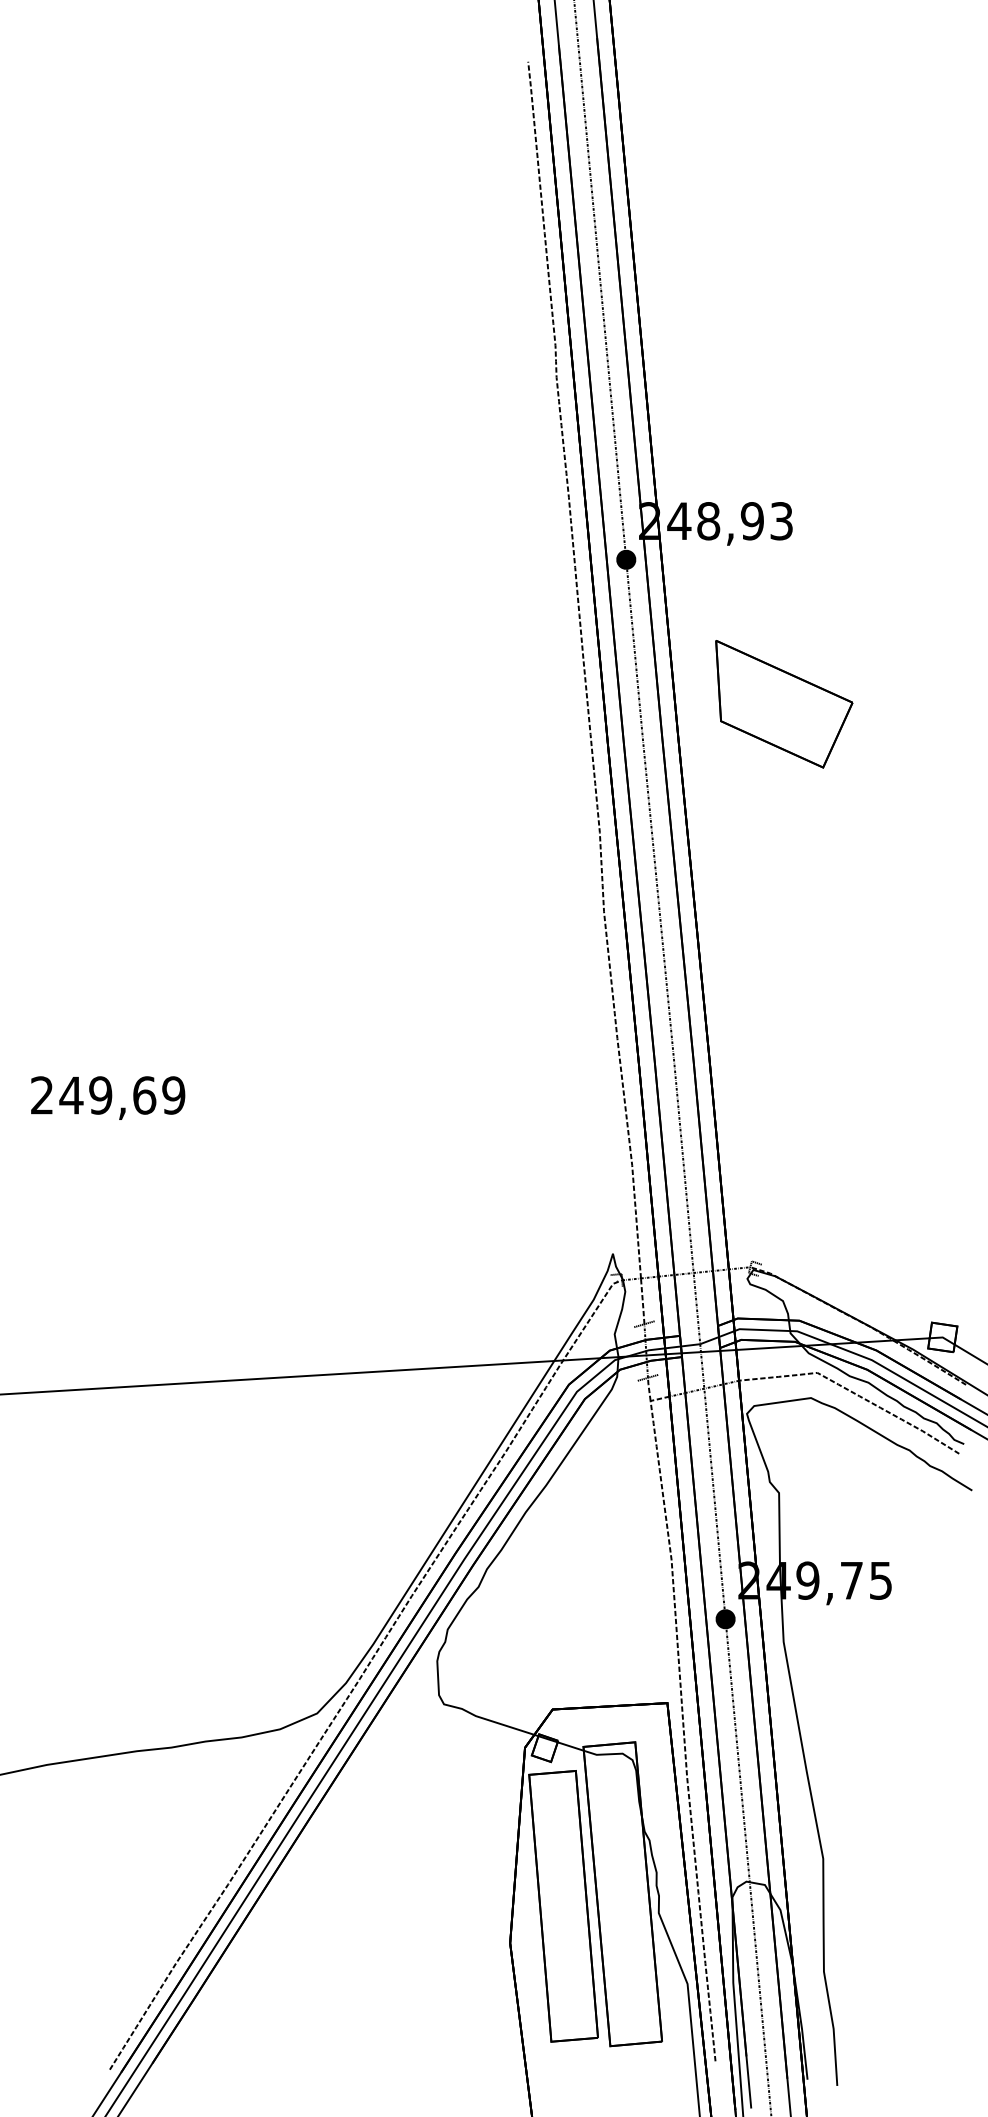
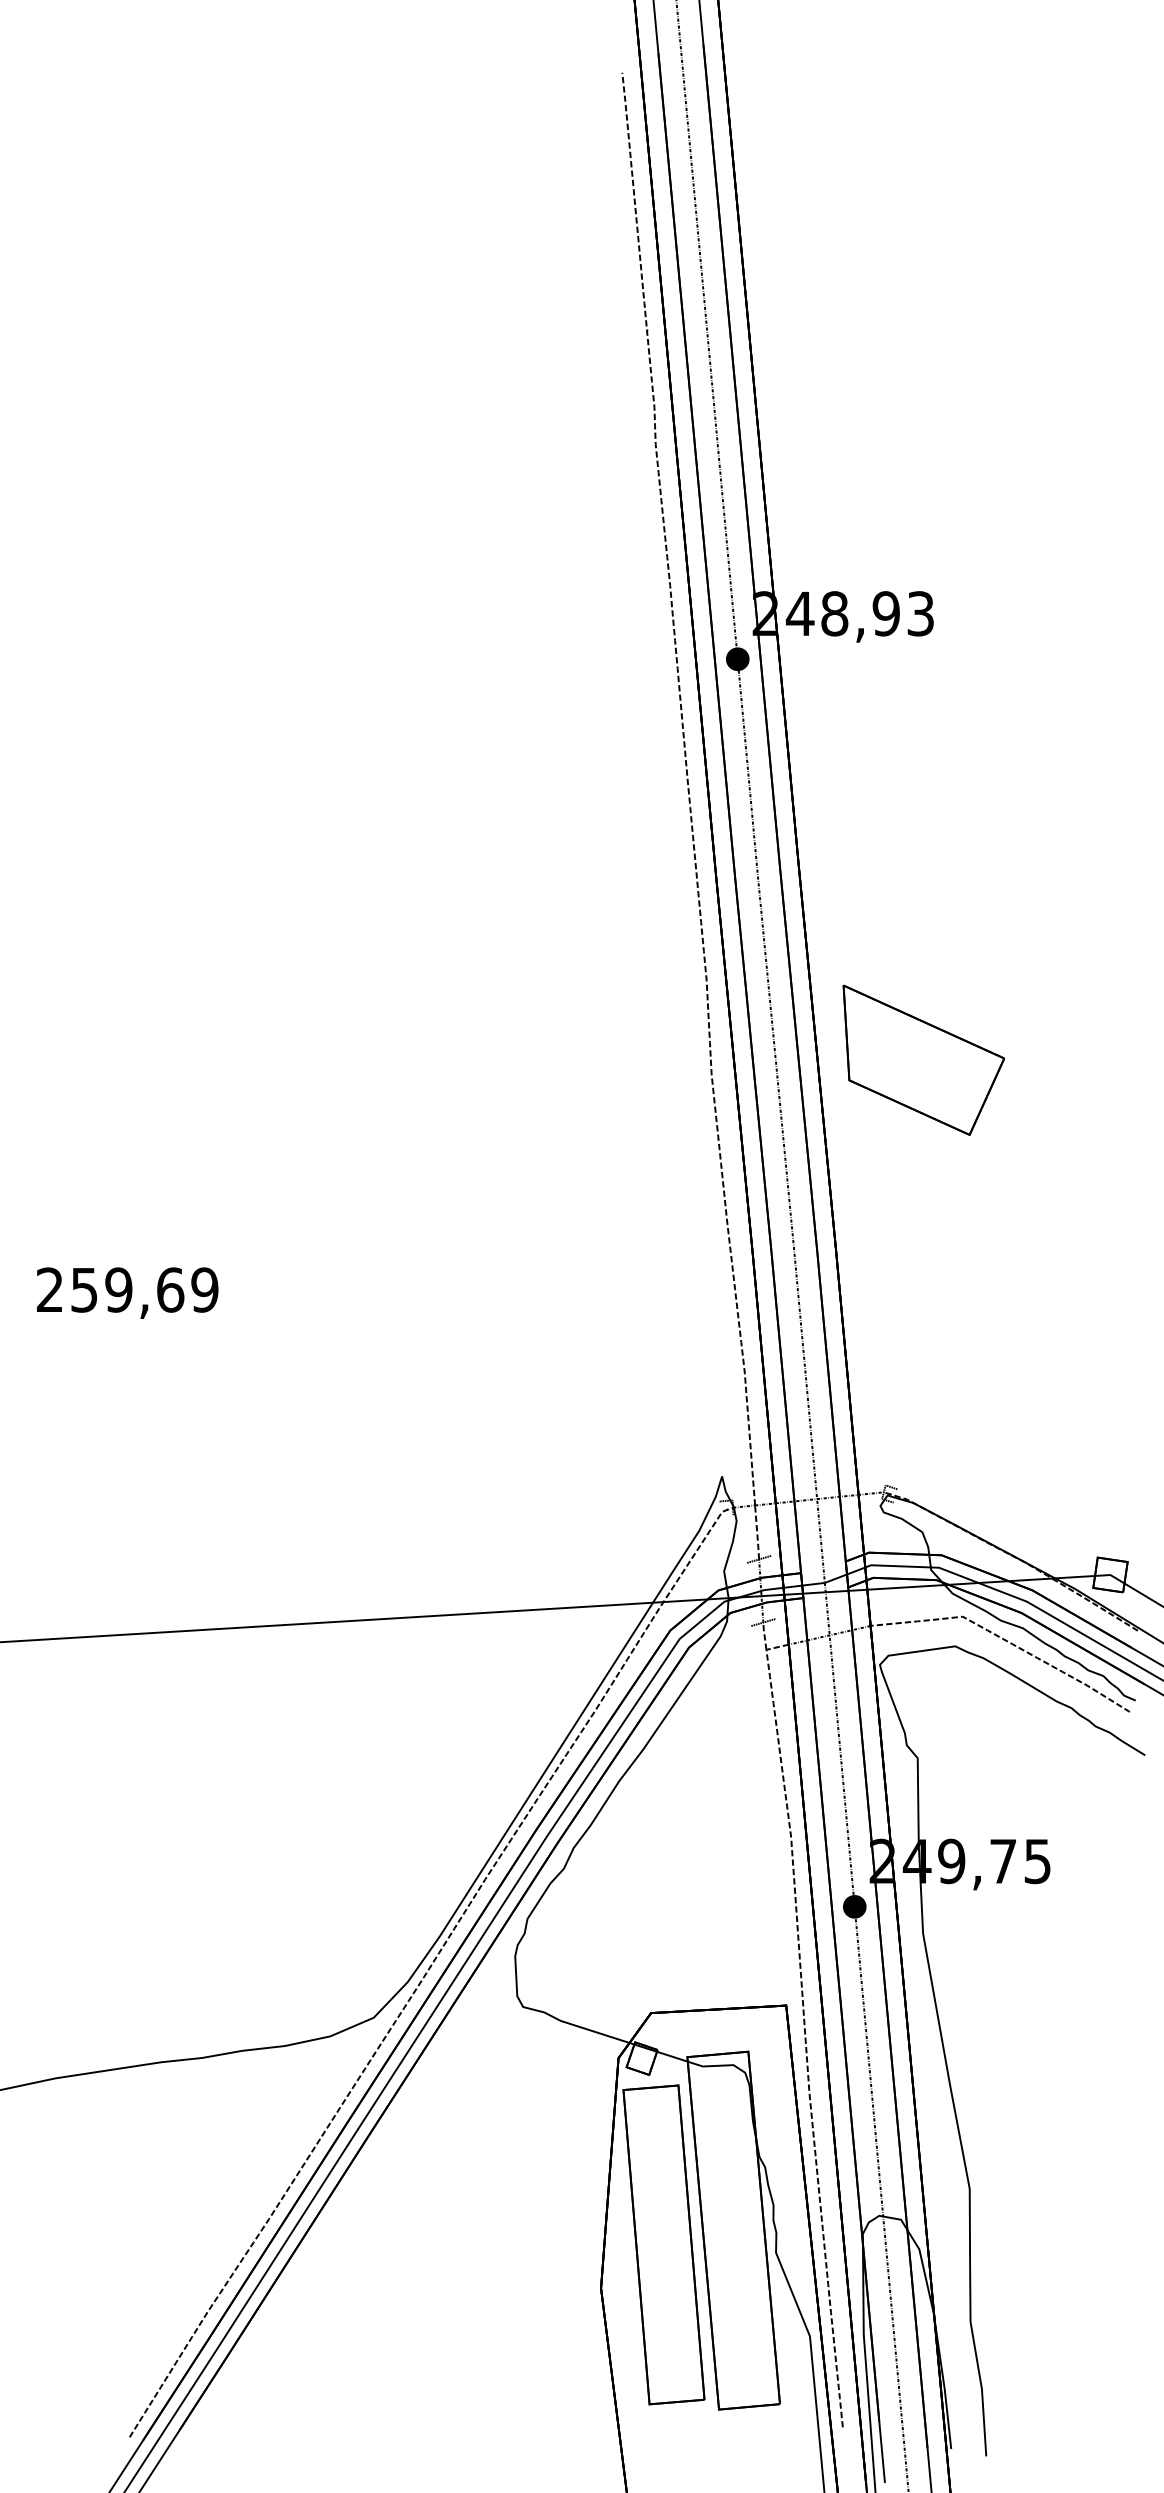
part: (784, 703) -> (923, 1059), moved
text: (71, 1095) -> (84, 1290), 249,69 -> 259,69

